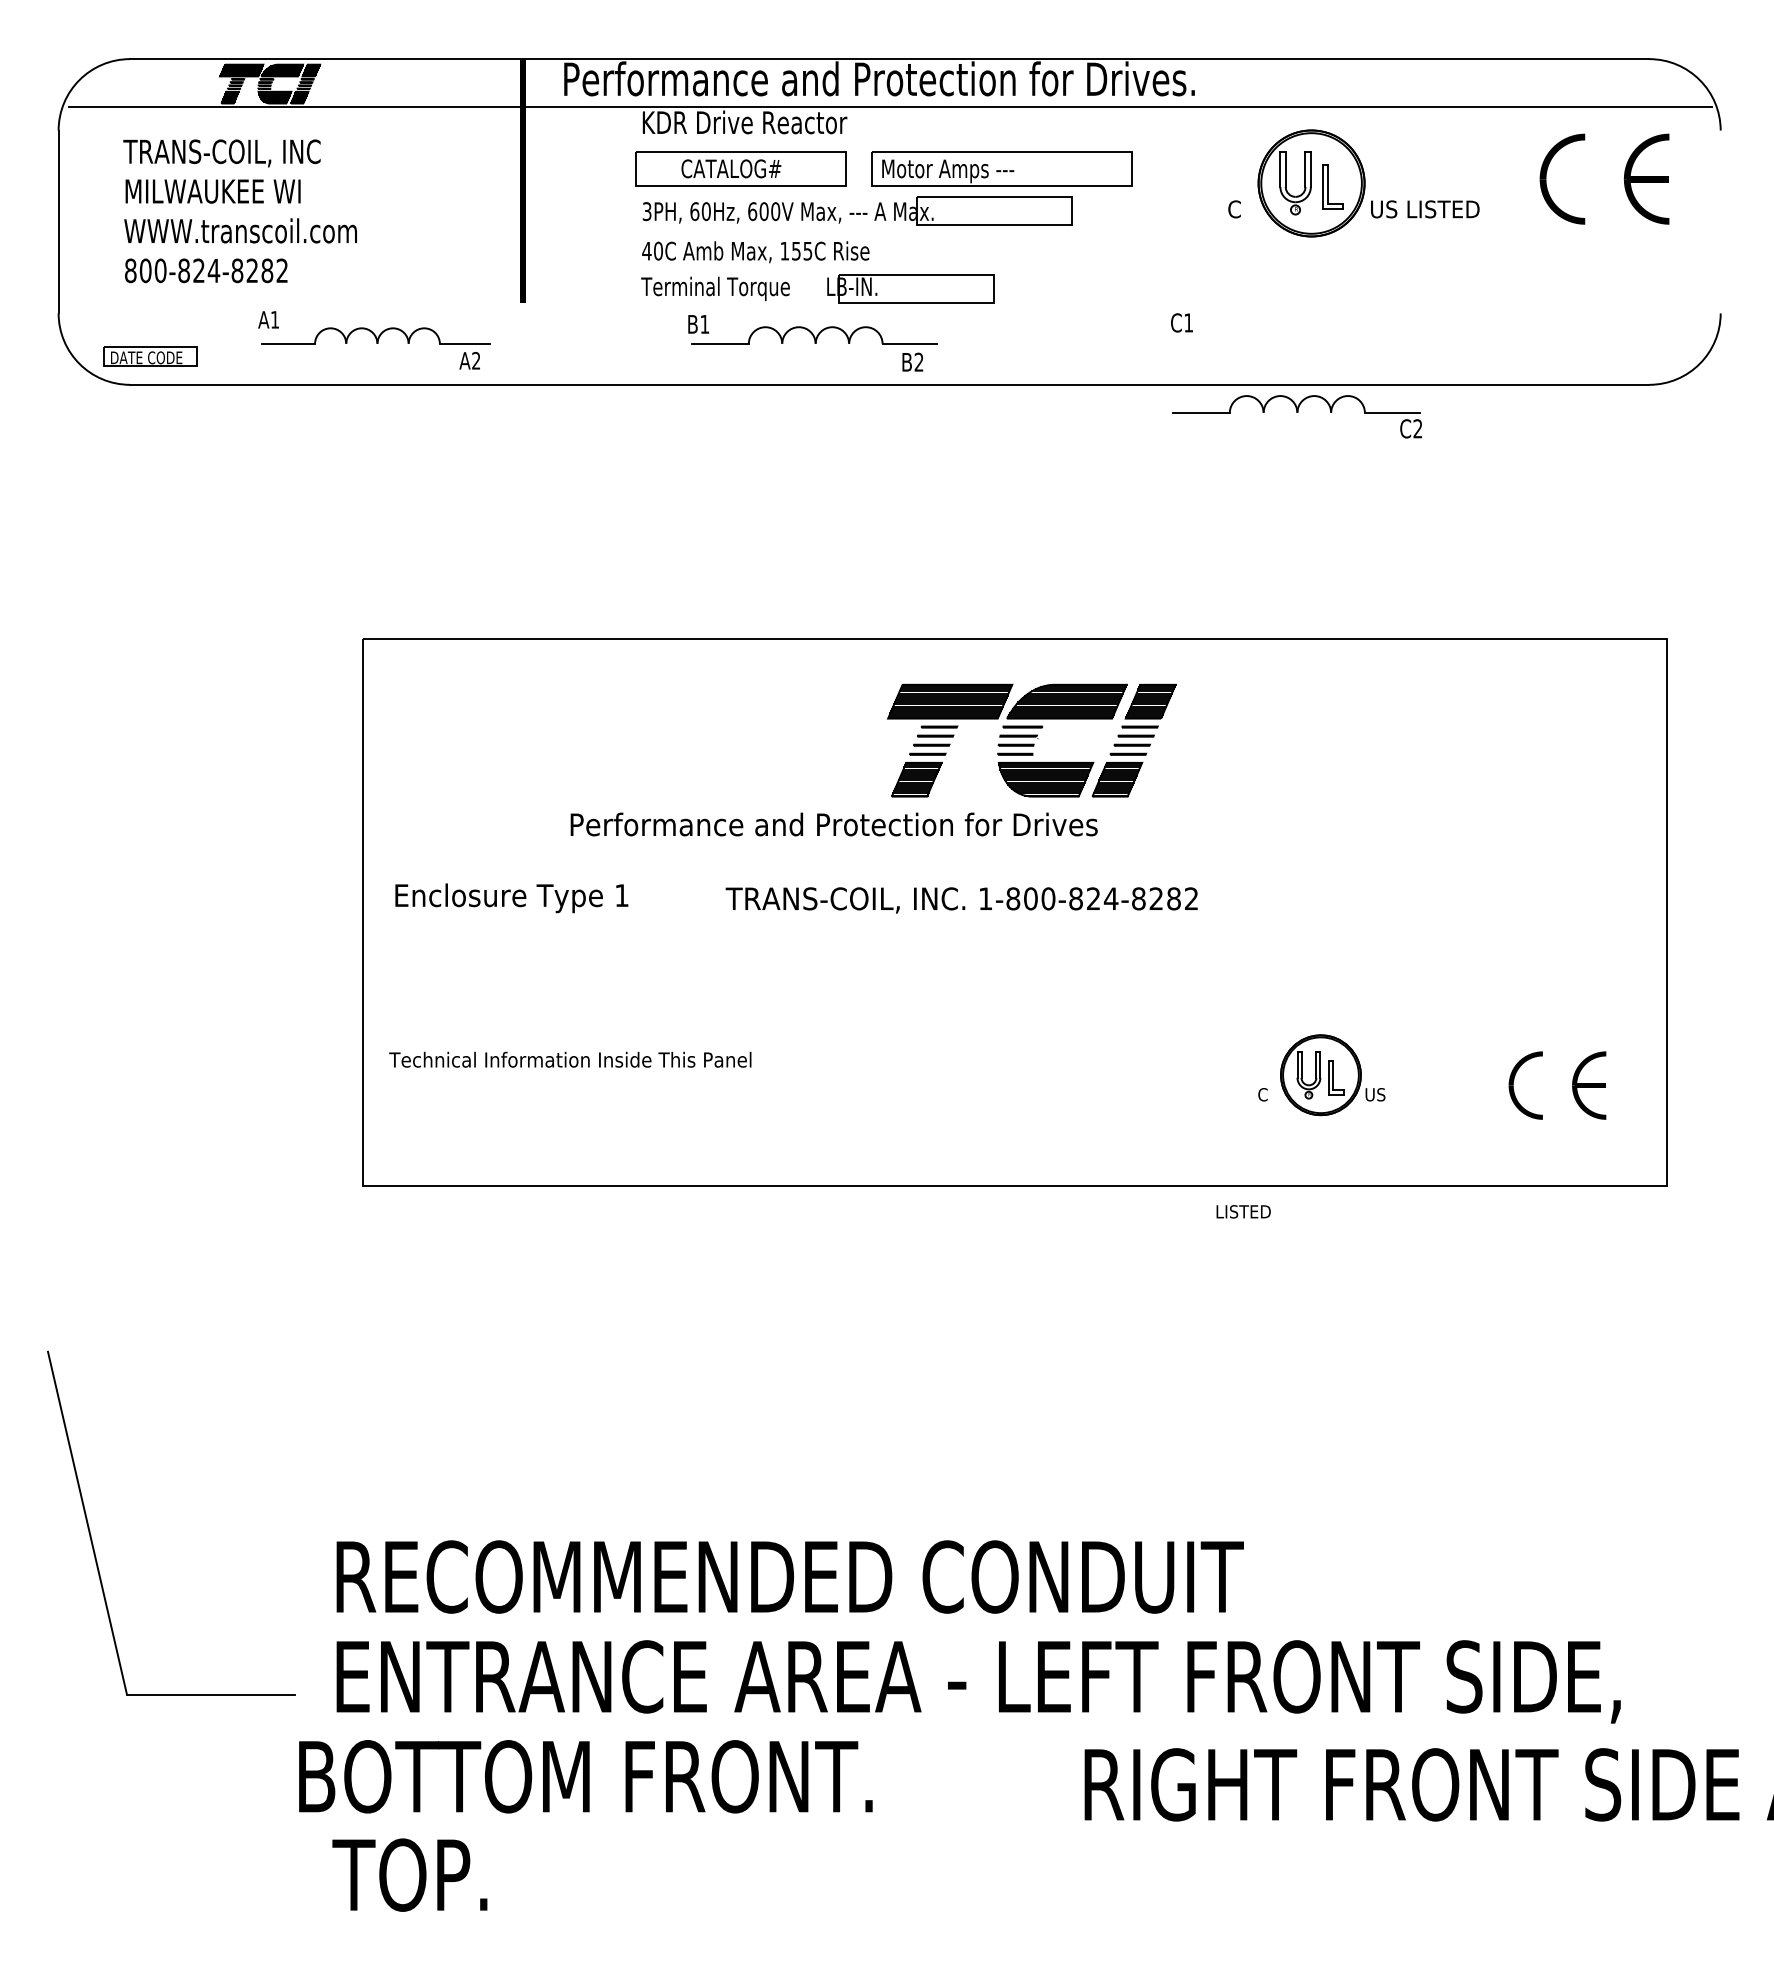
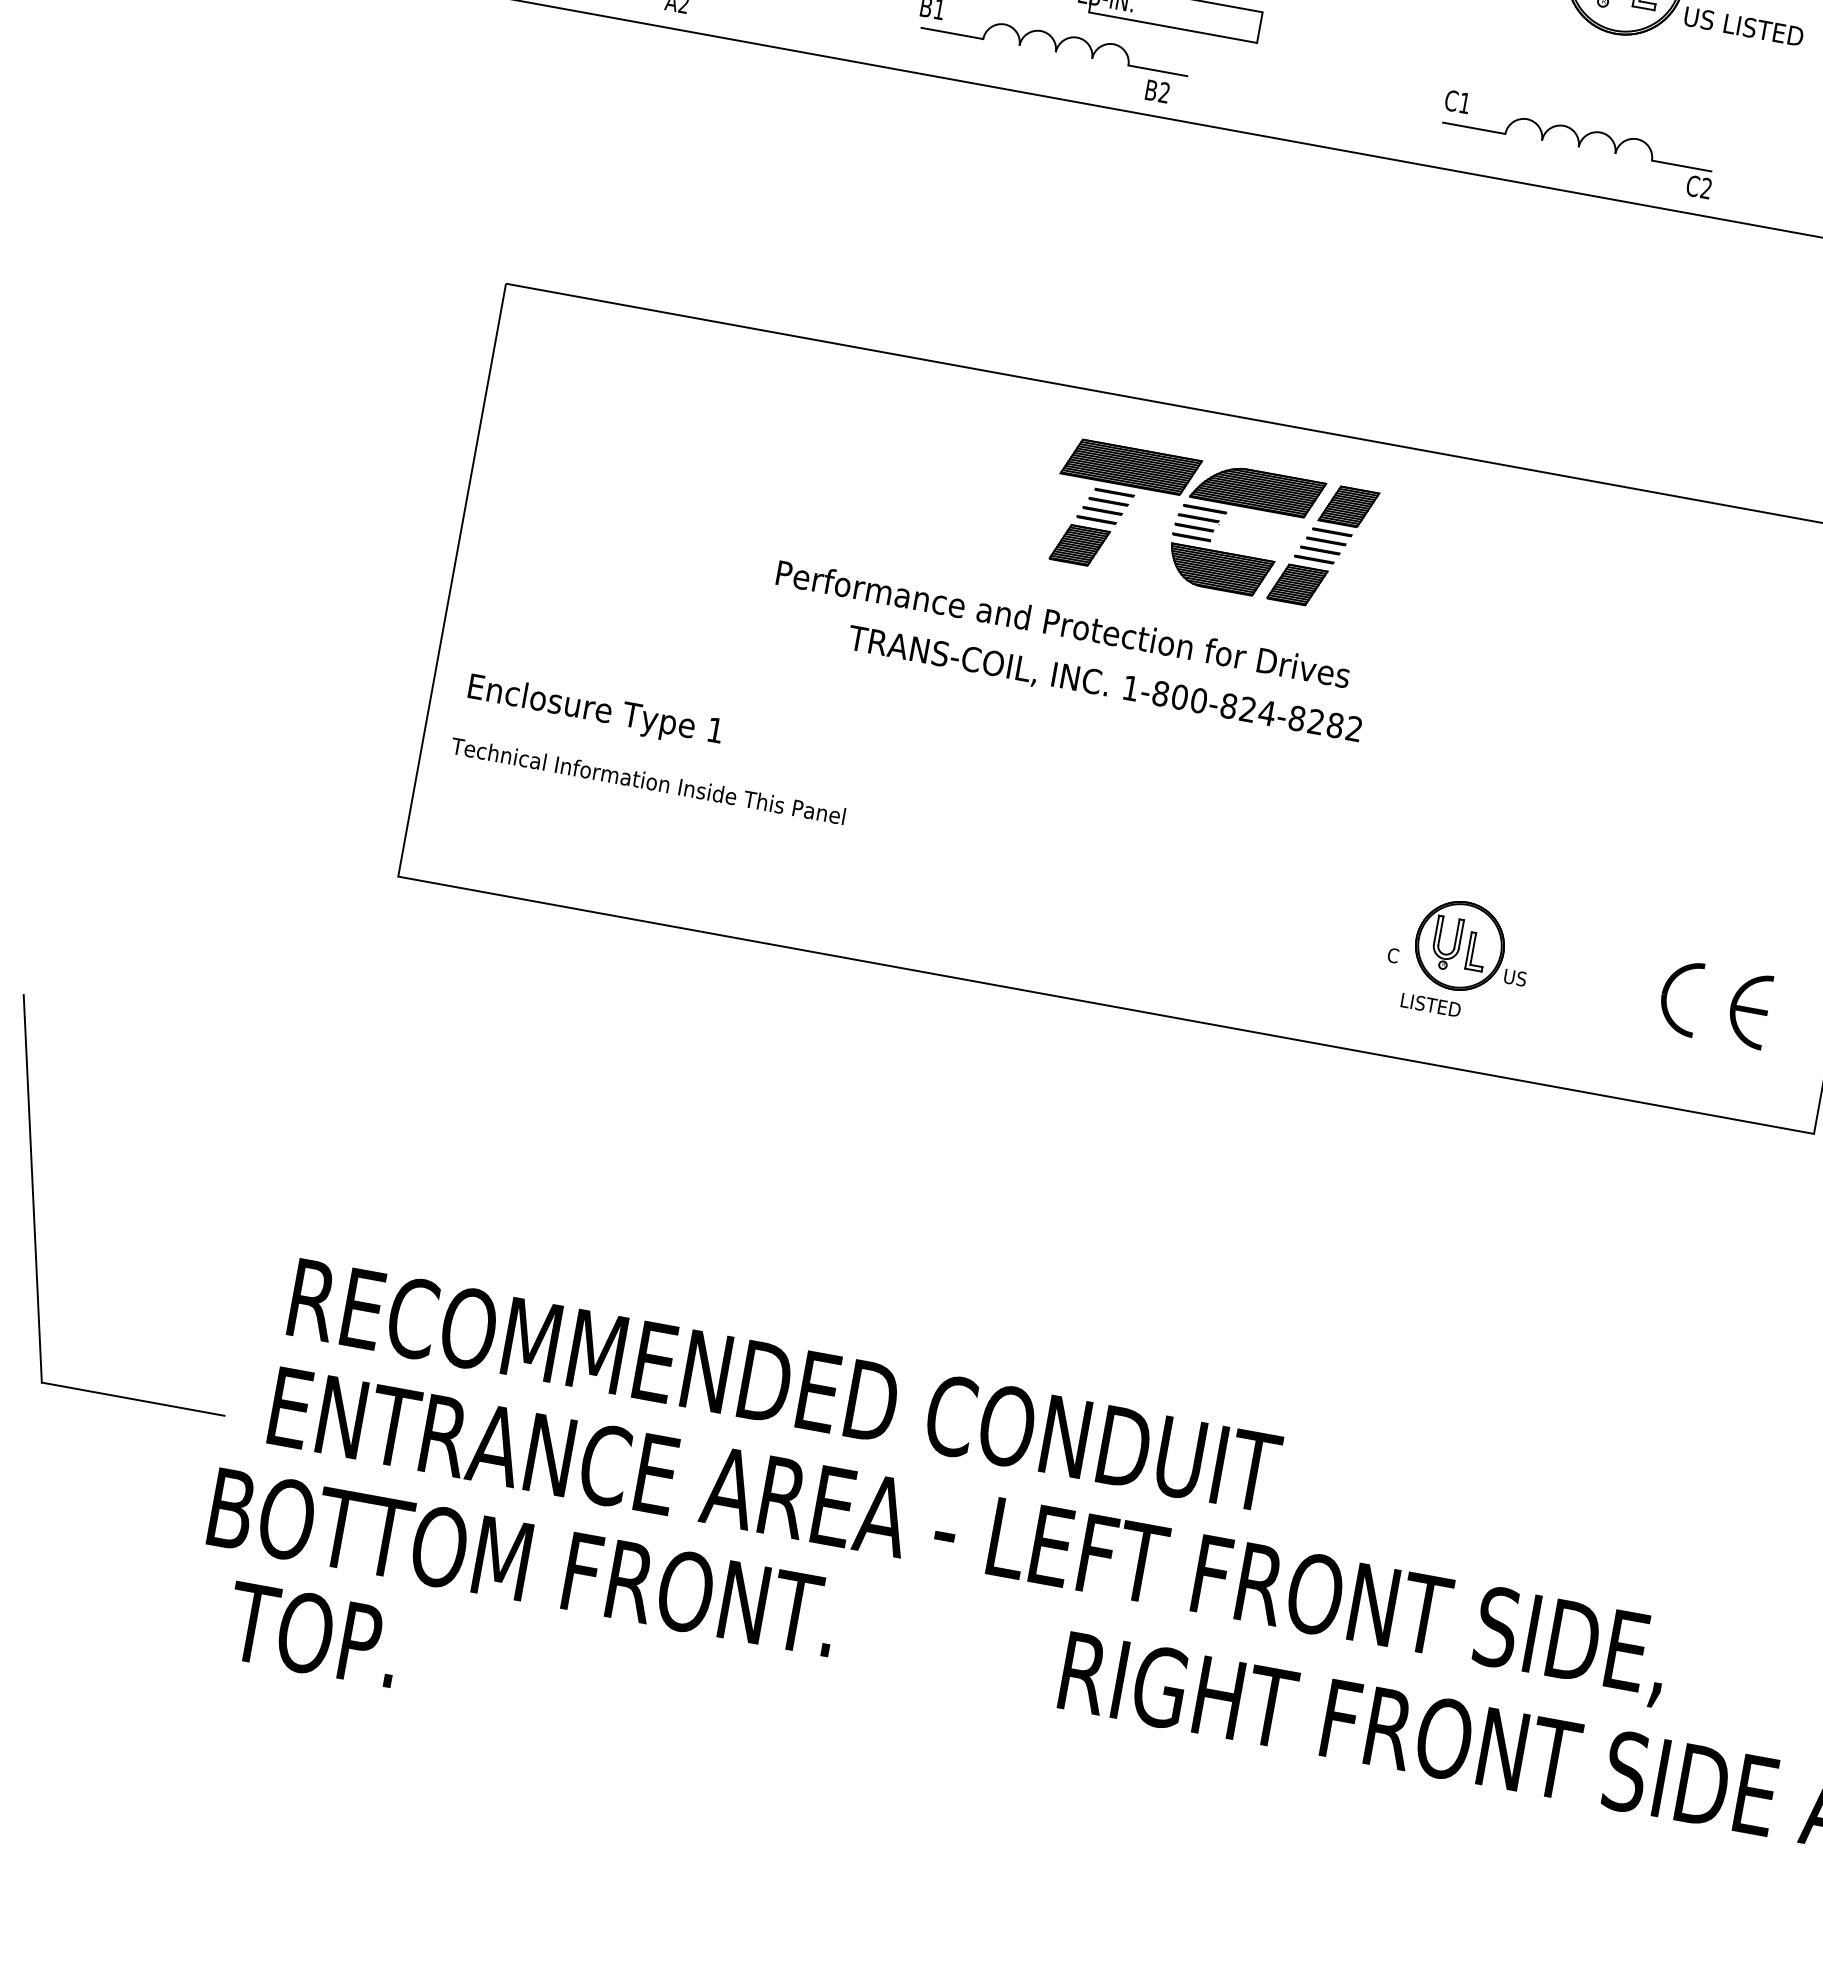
part: (1296, 416) -> (1576, 151), moved
text: (833, 824) -> (1062, 623), moved
text: (511, 898) -> (594, 711), moved
text: (1243, 1211) -> (1430, 1004), moved

